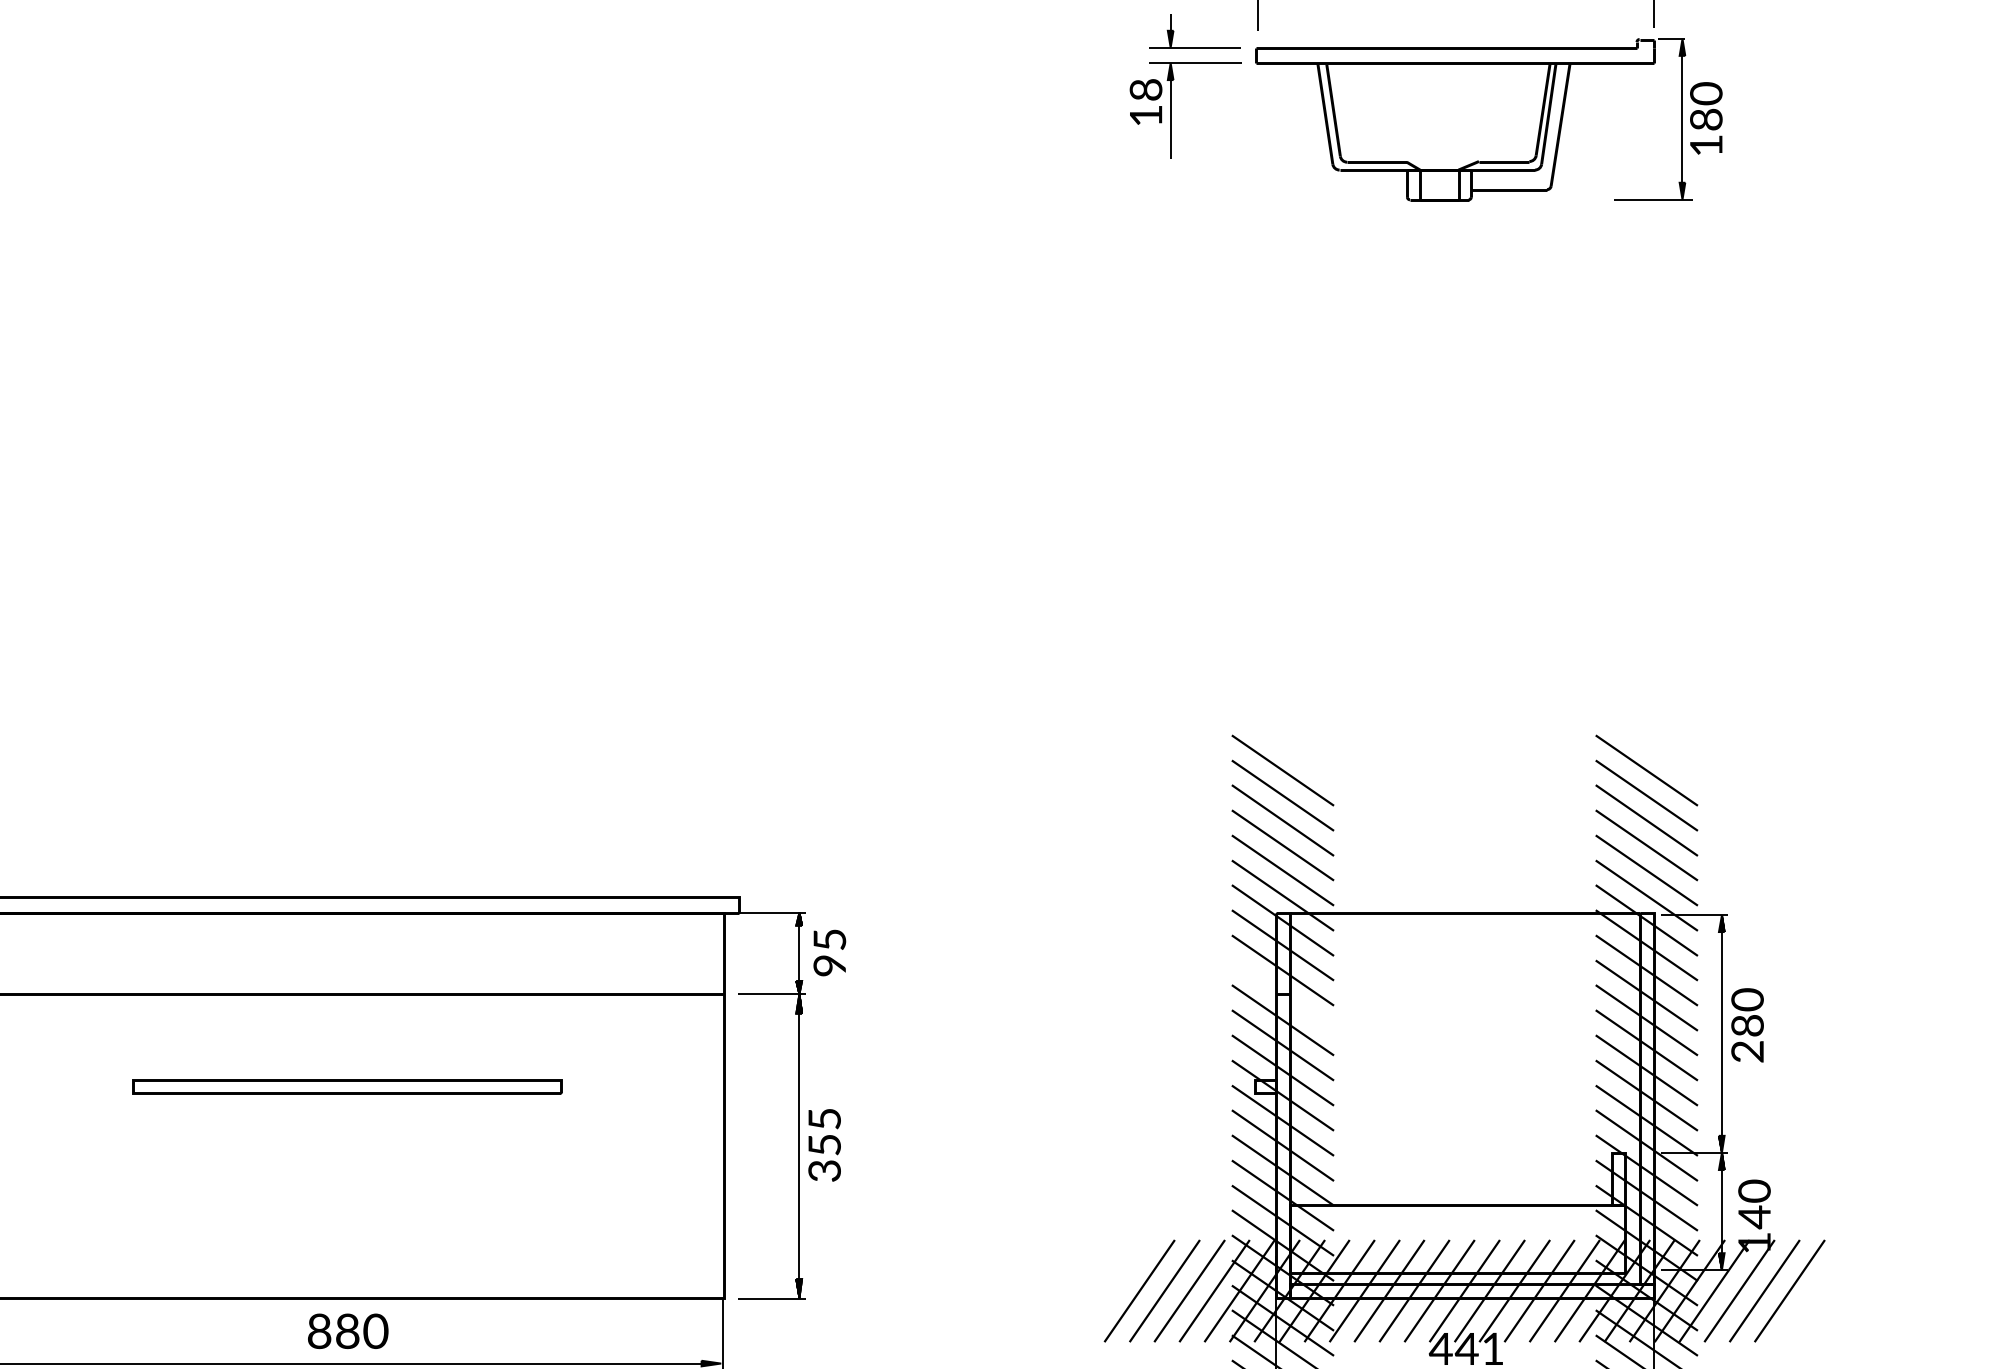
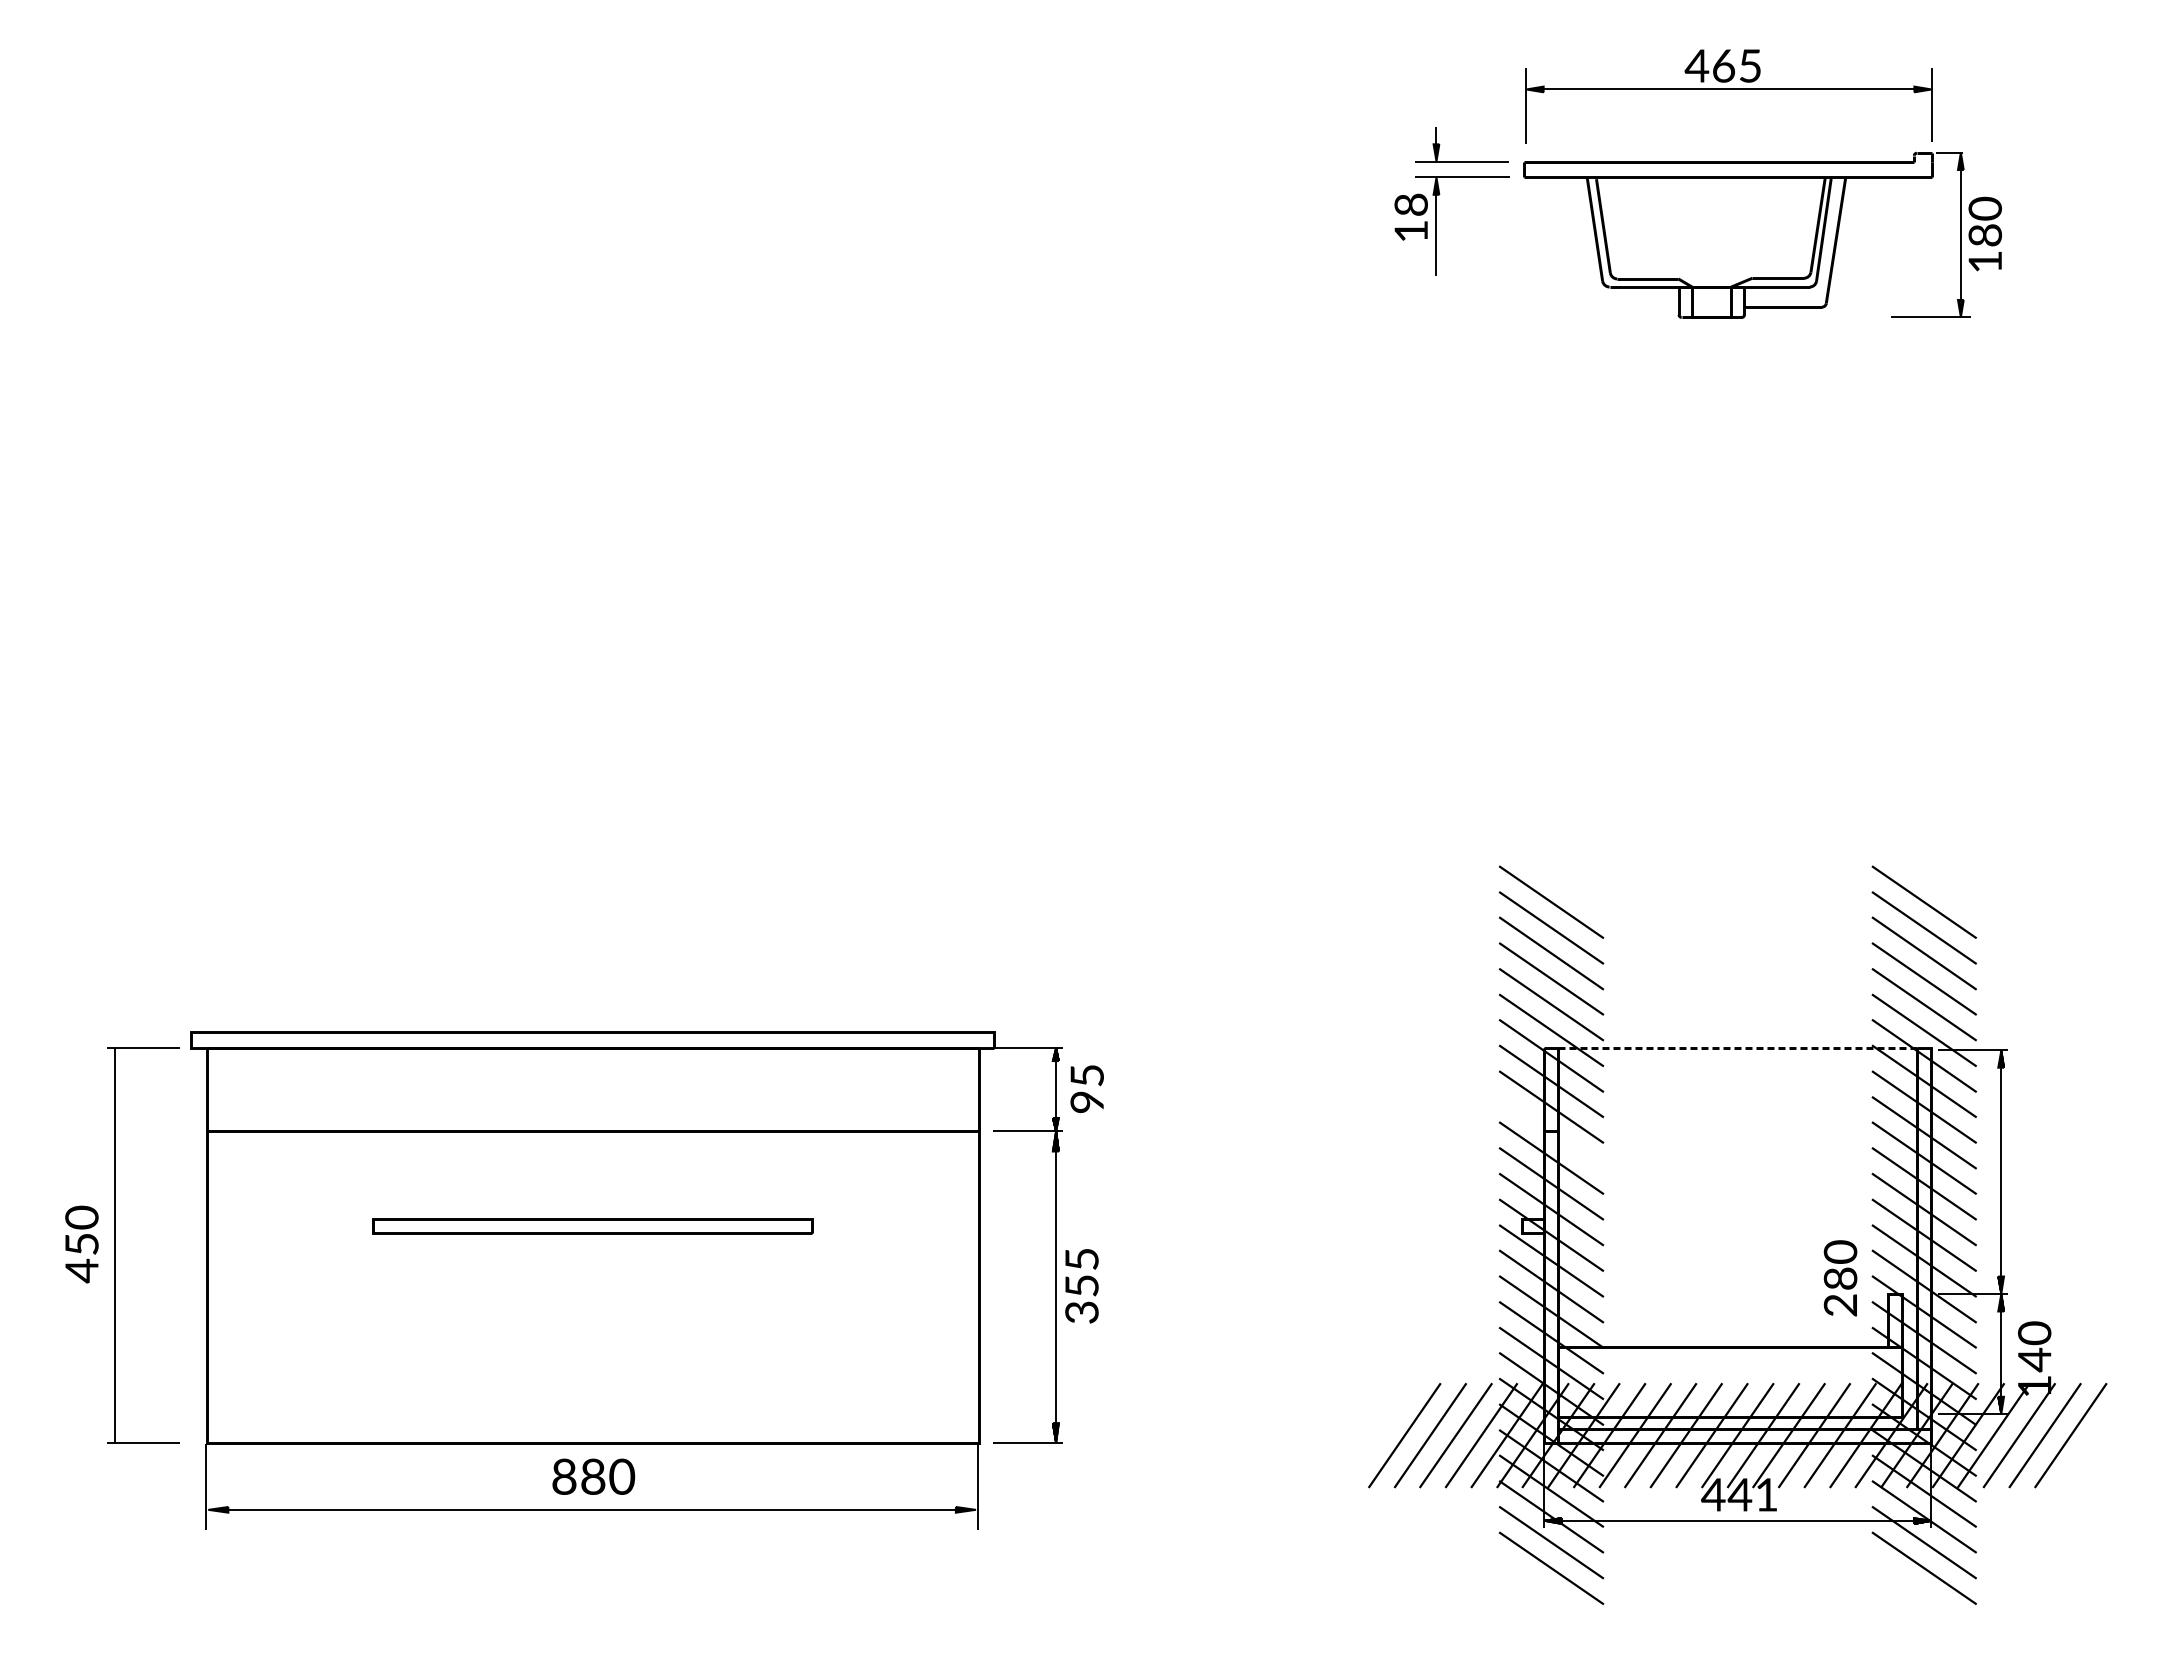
line: (1465, 912) -> (1738, 1047), solid -> dashed
text: (1747, 1025) -> (1840, 1278), moved

